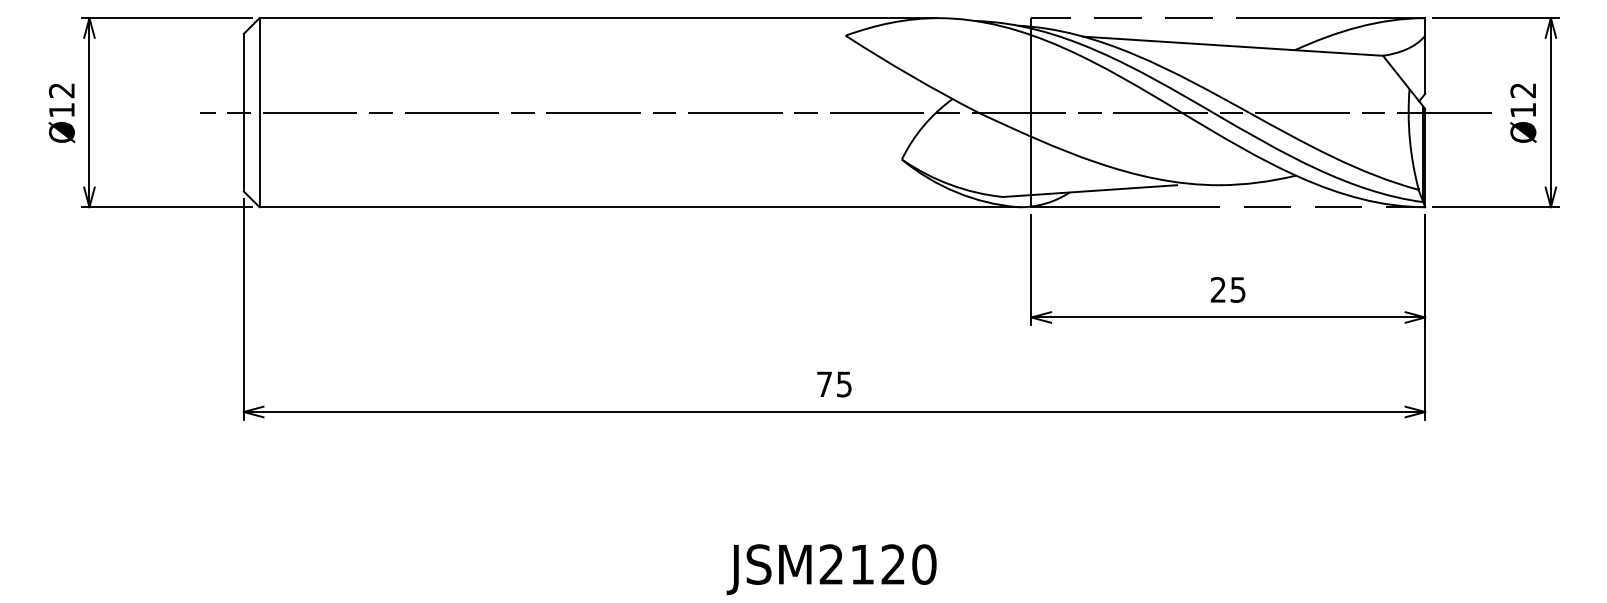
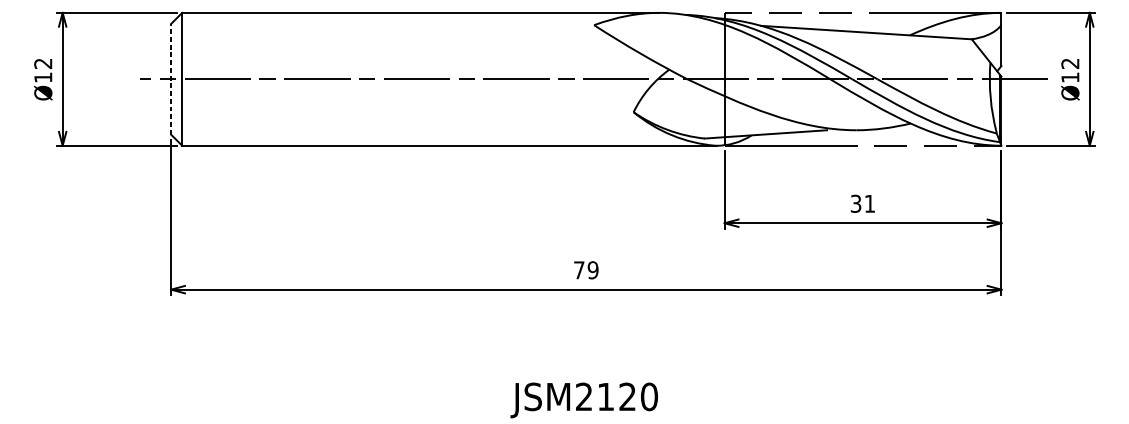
line: (243, 112) -> (170, 79), solid -> dashed
text: (1227, 289) -> (862, 203), 25 -> 31
text: (844, 384) -> (593, 270), 75 -> 79

